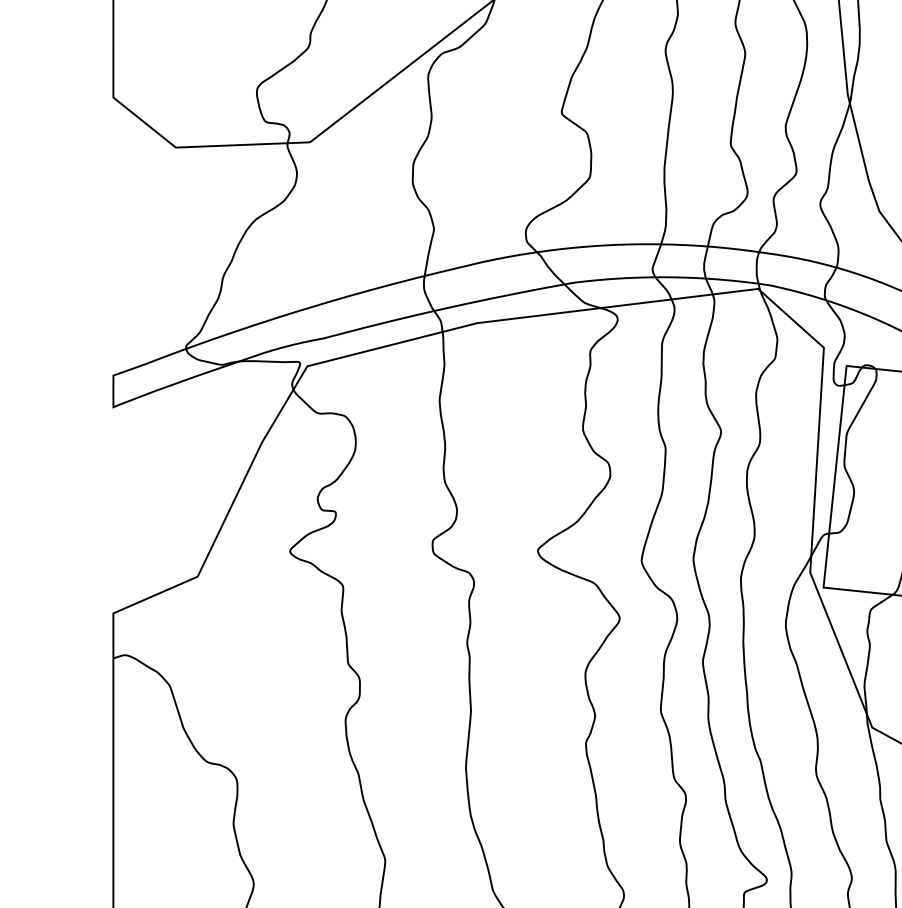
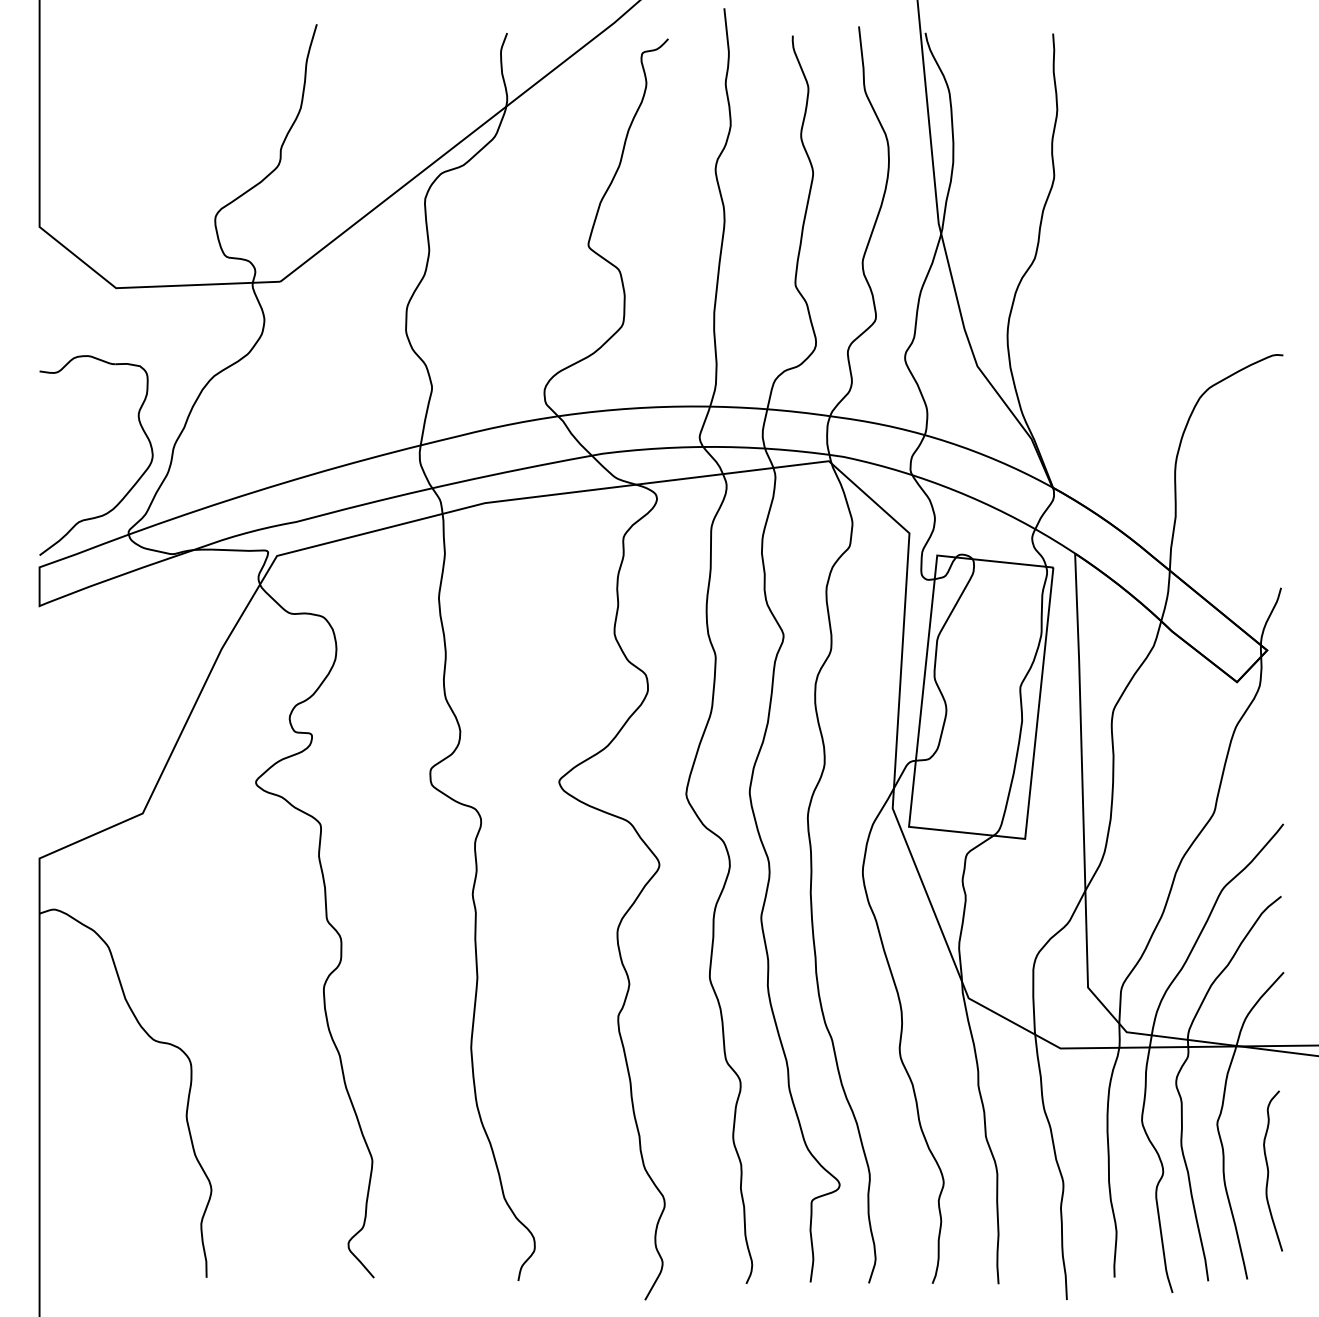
part: (190, 307) -> (133, 484), added

